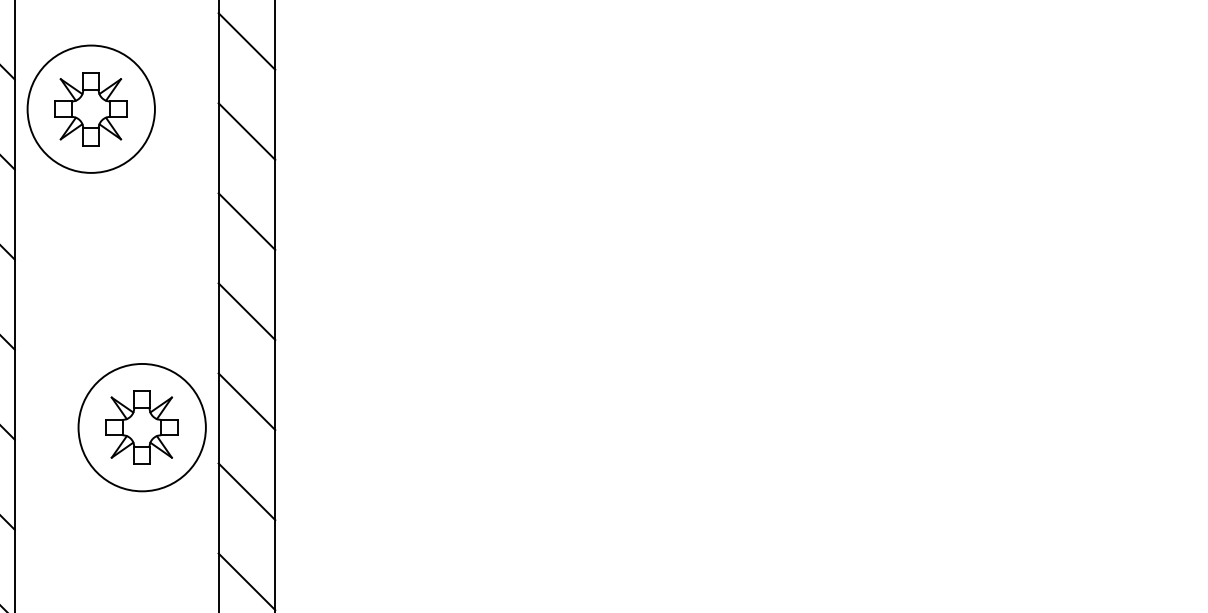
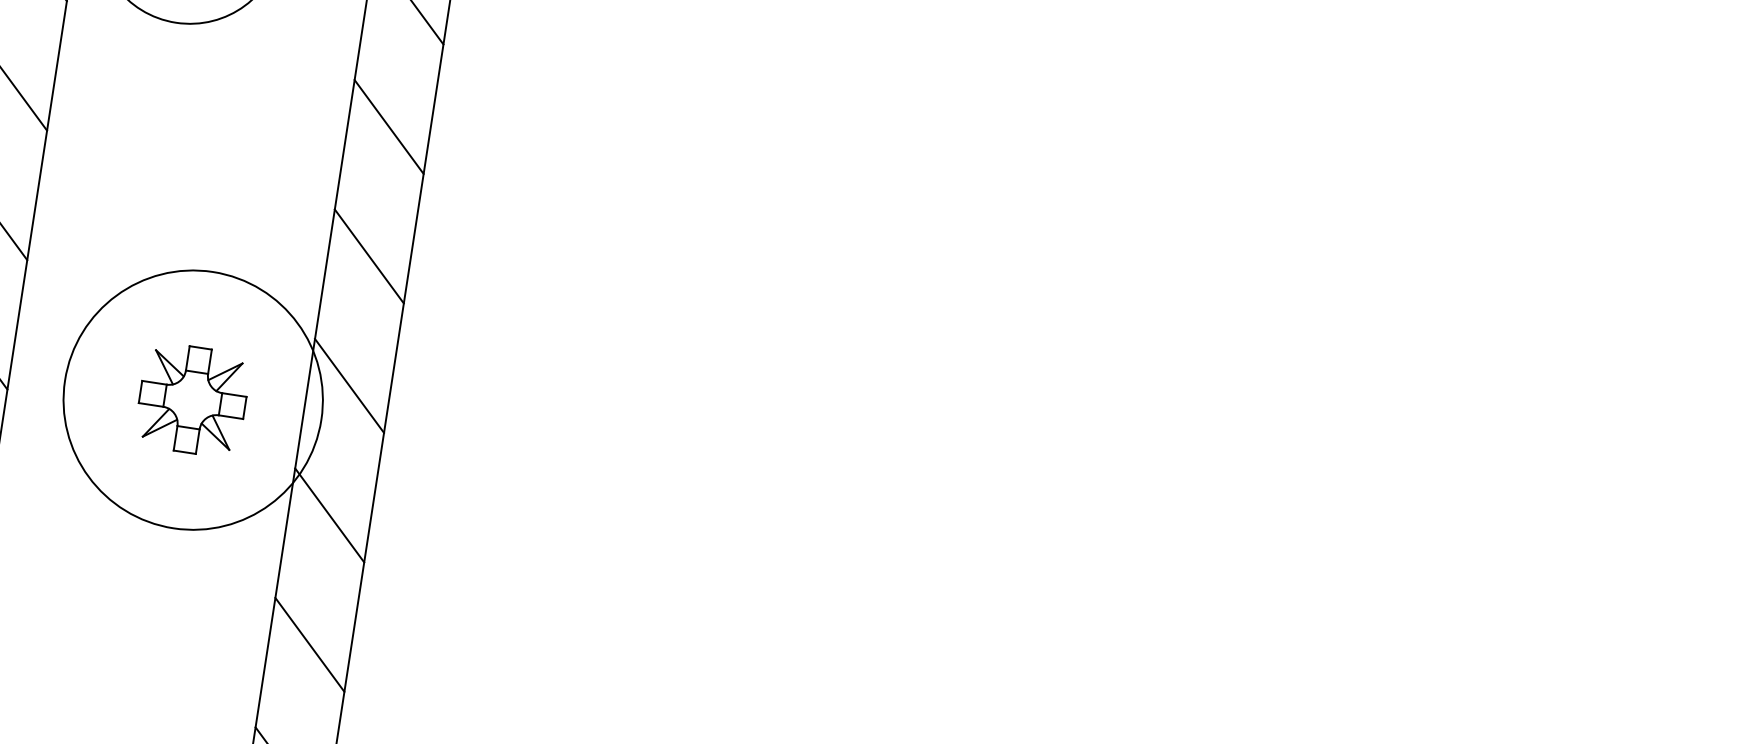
circle: (141, 427) -> (192, 399), size x1.4

